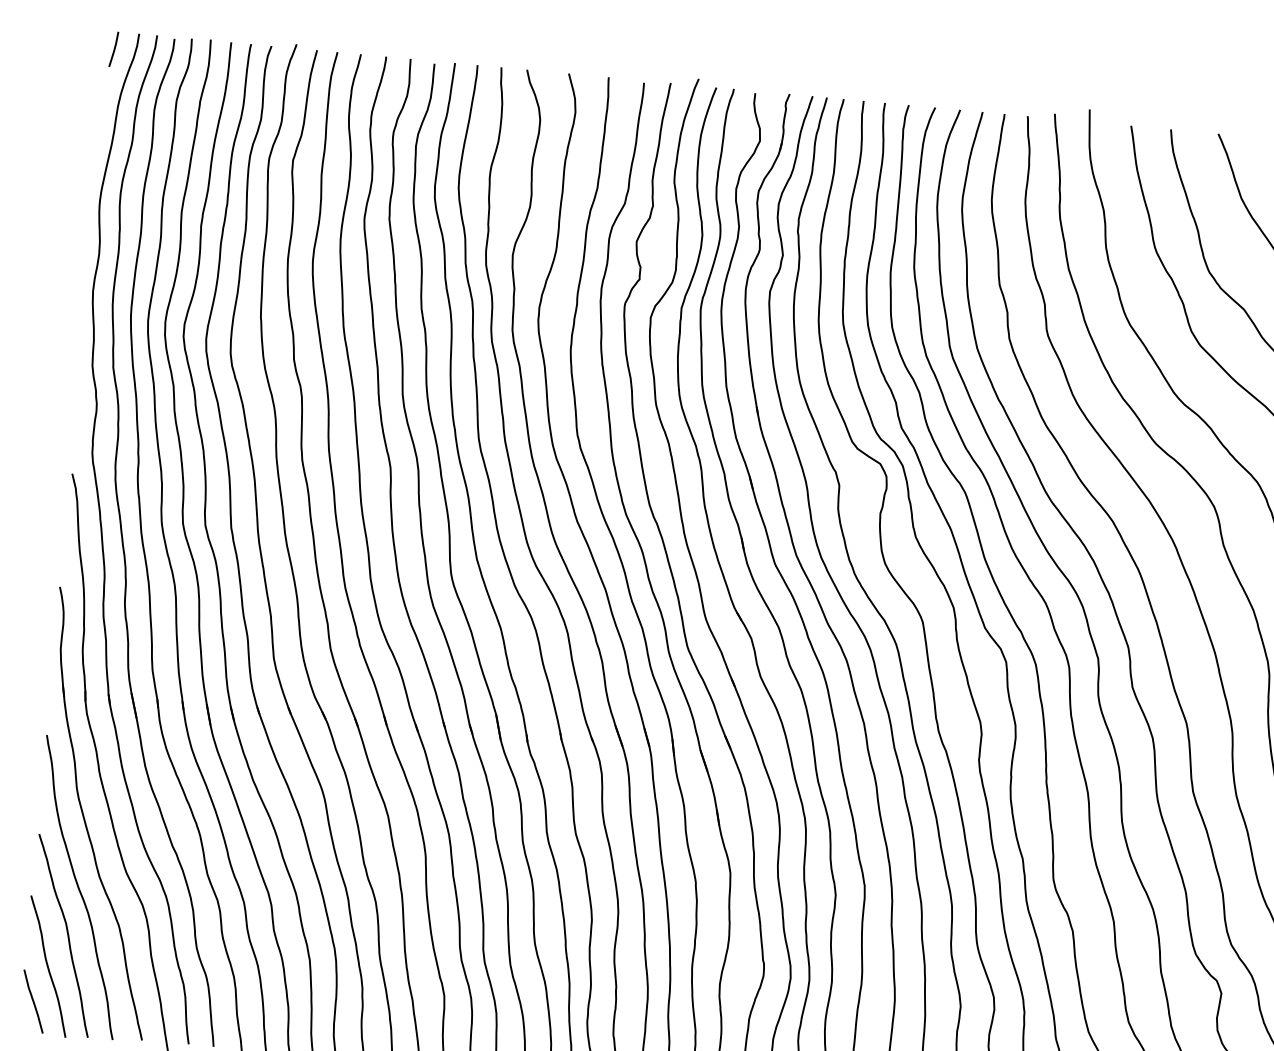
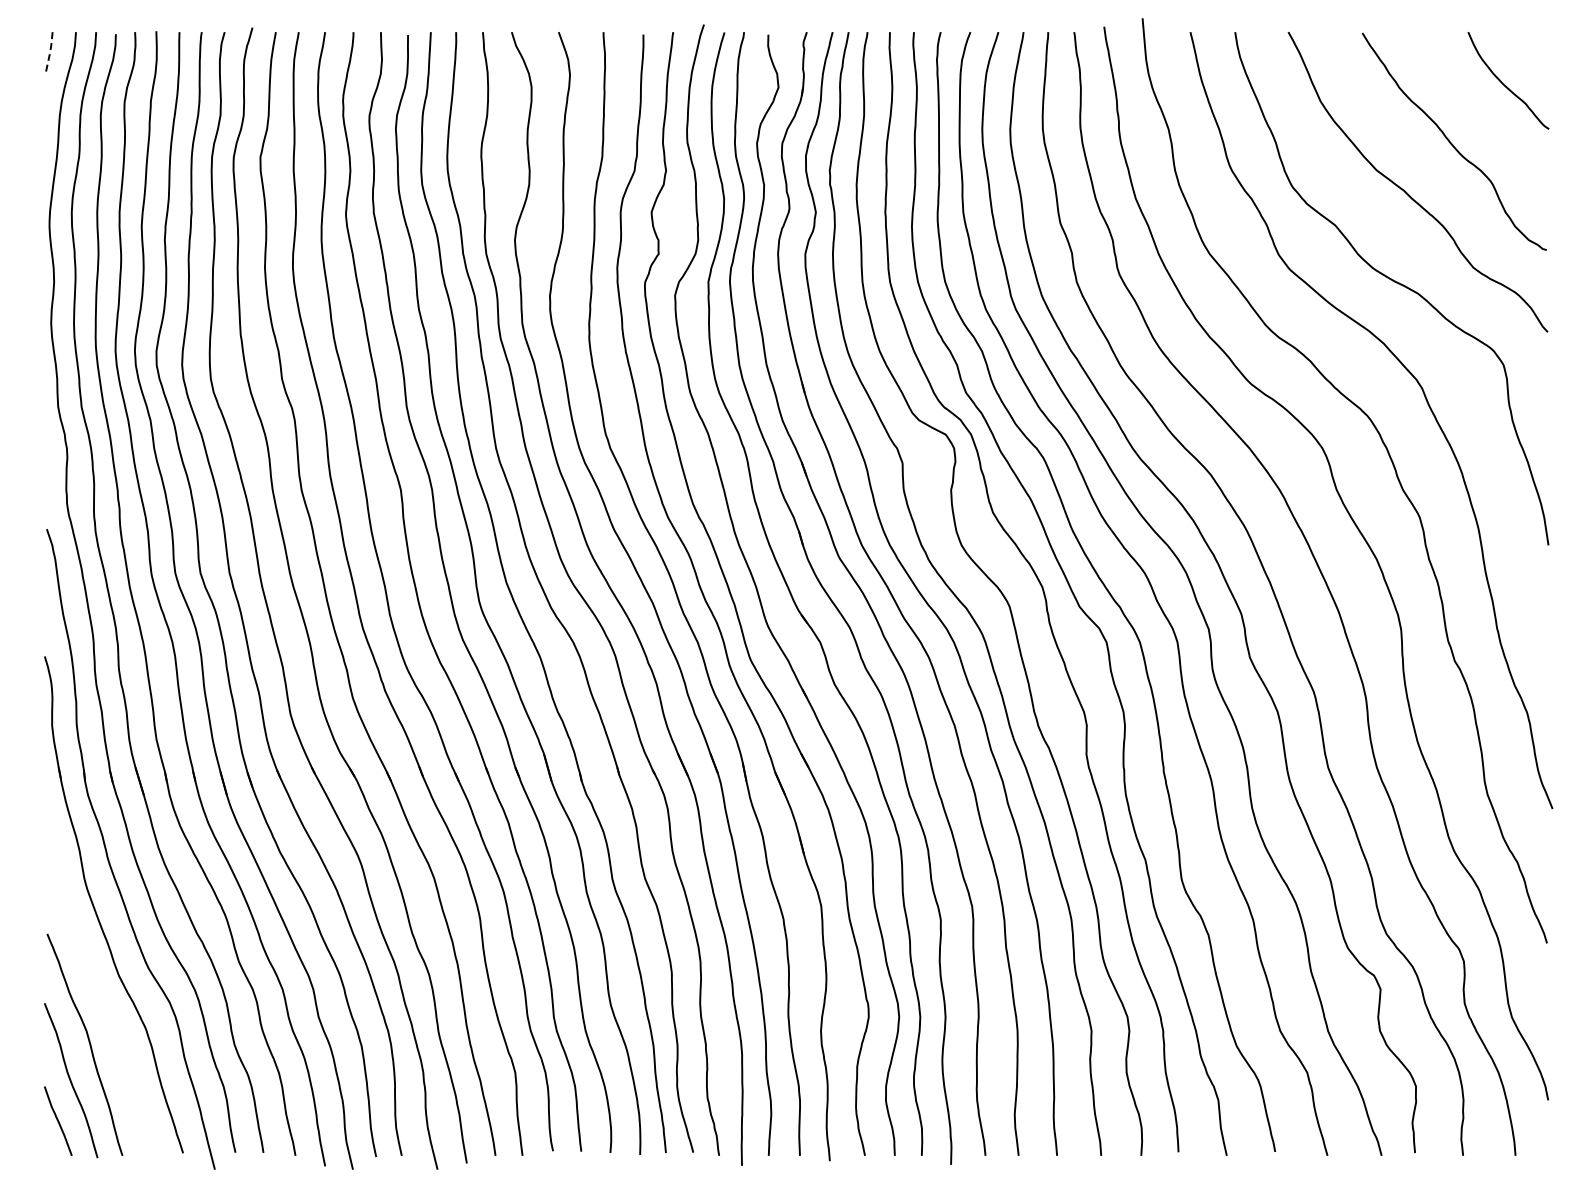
line: (114, 49) -> (50, 52), solid -> dashed
curve: (79, 886) -> (97, 988), removed

